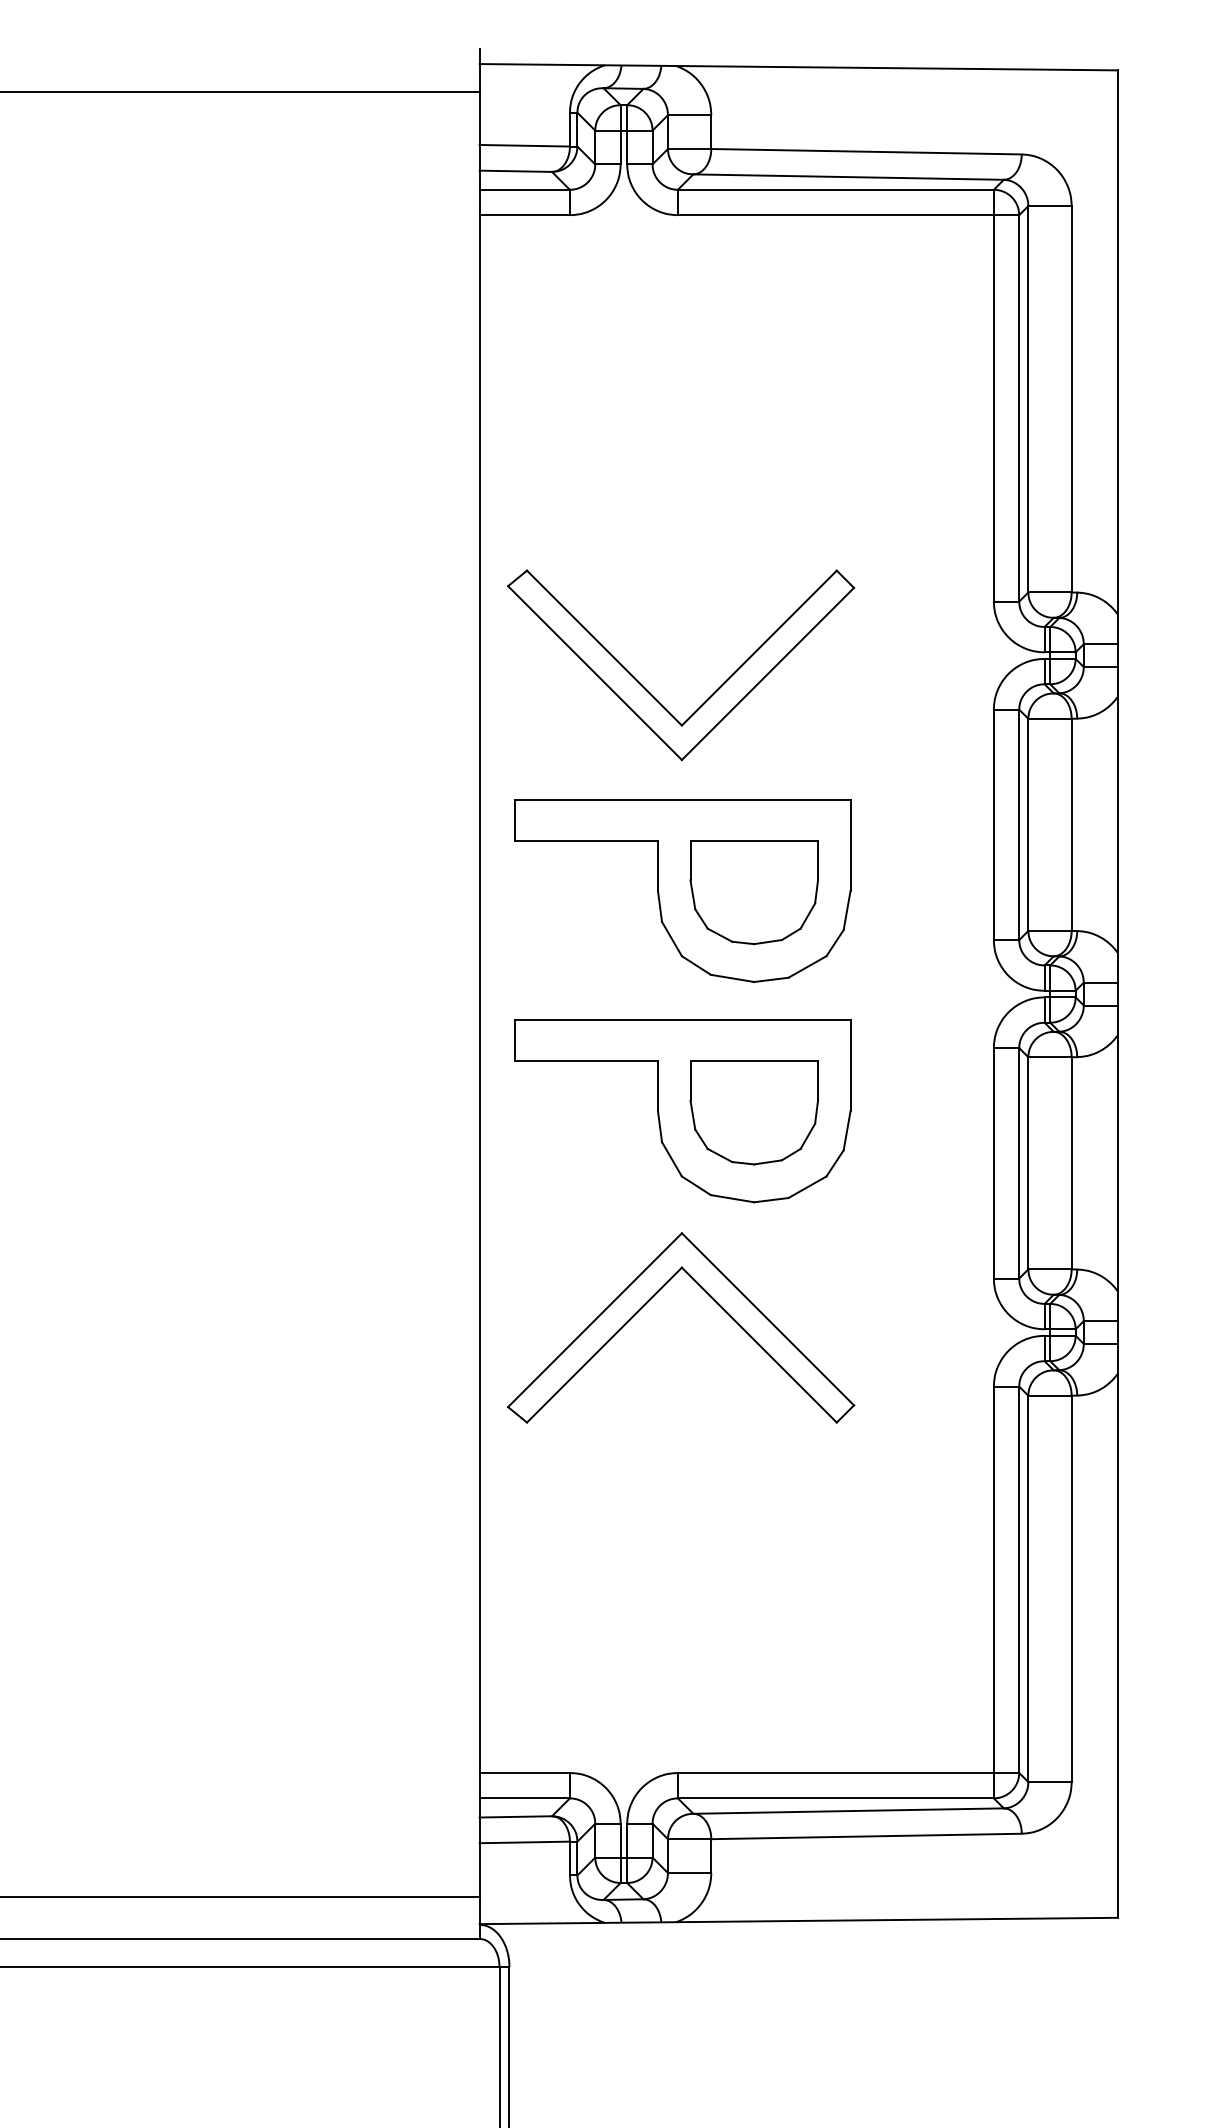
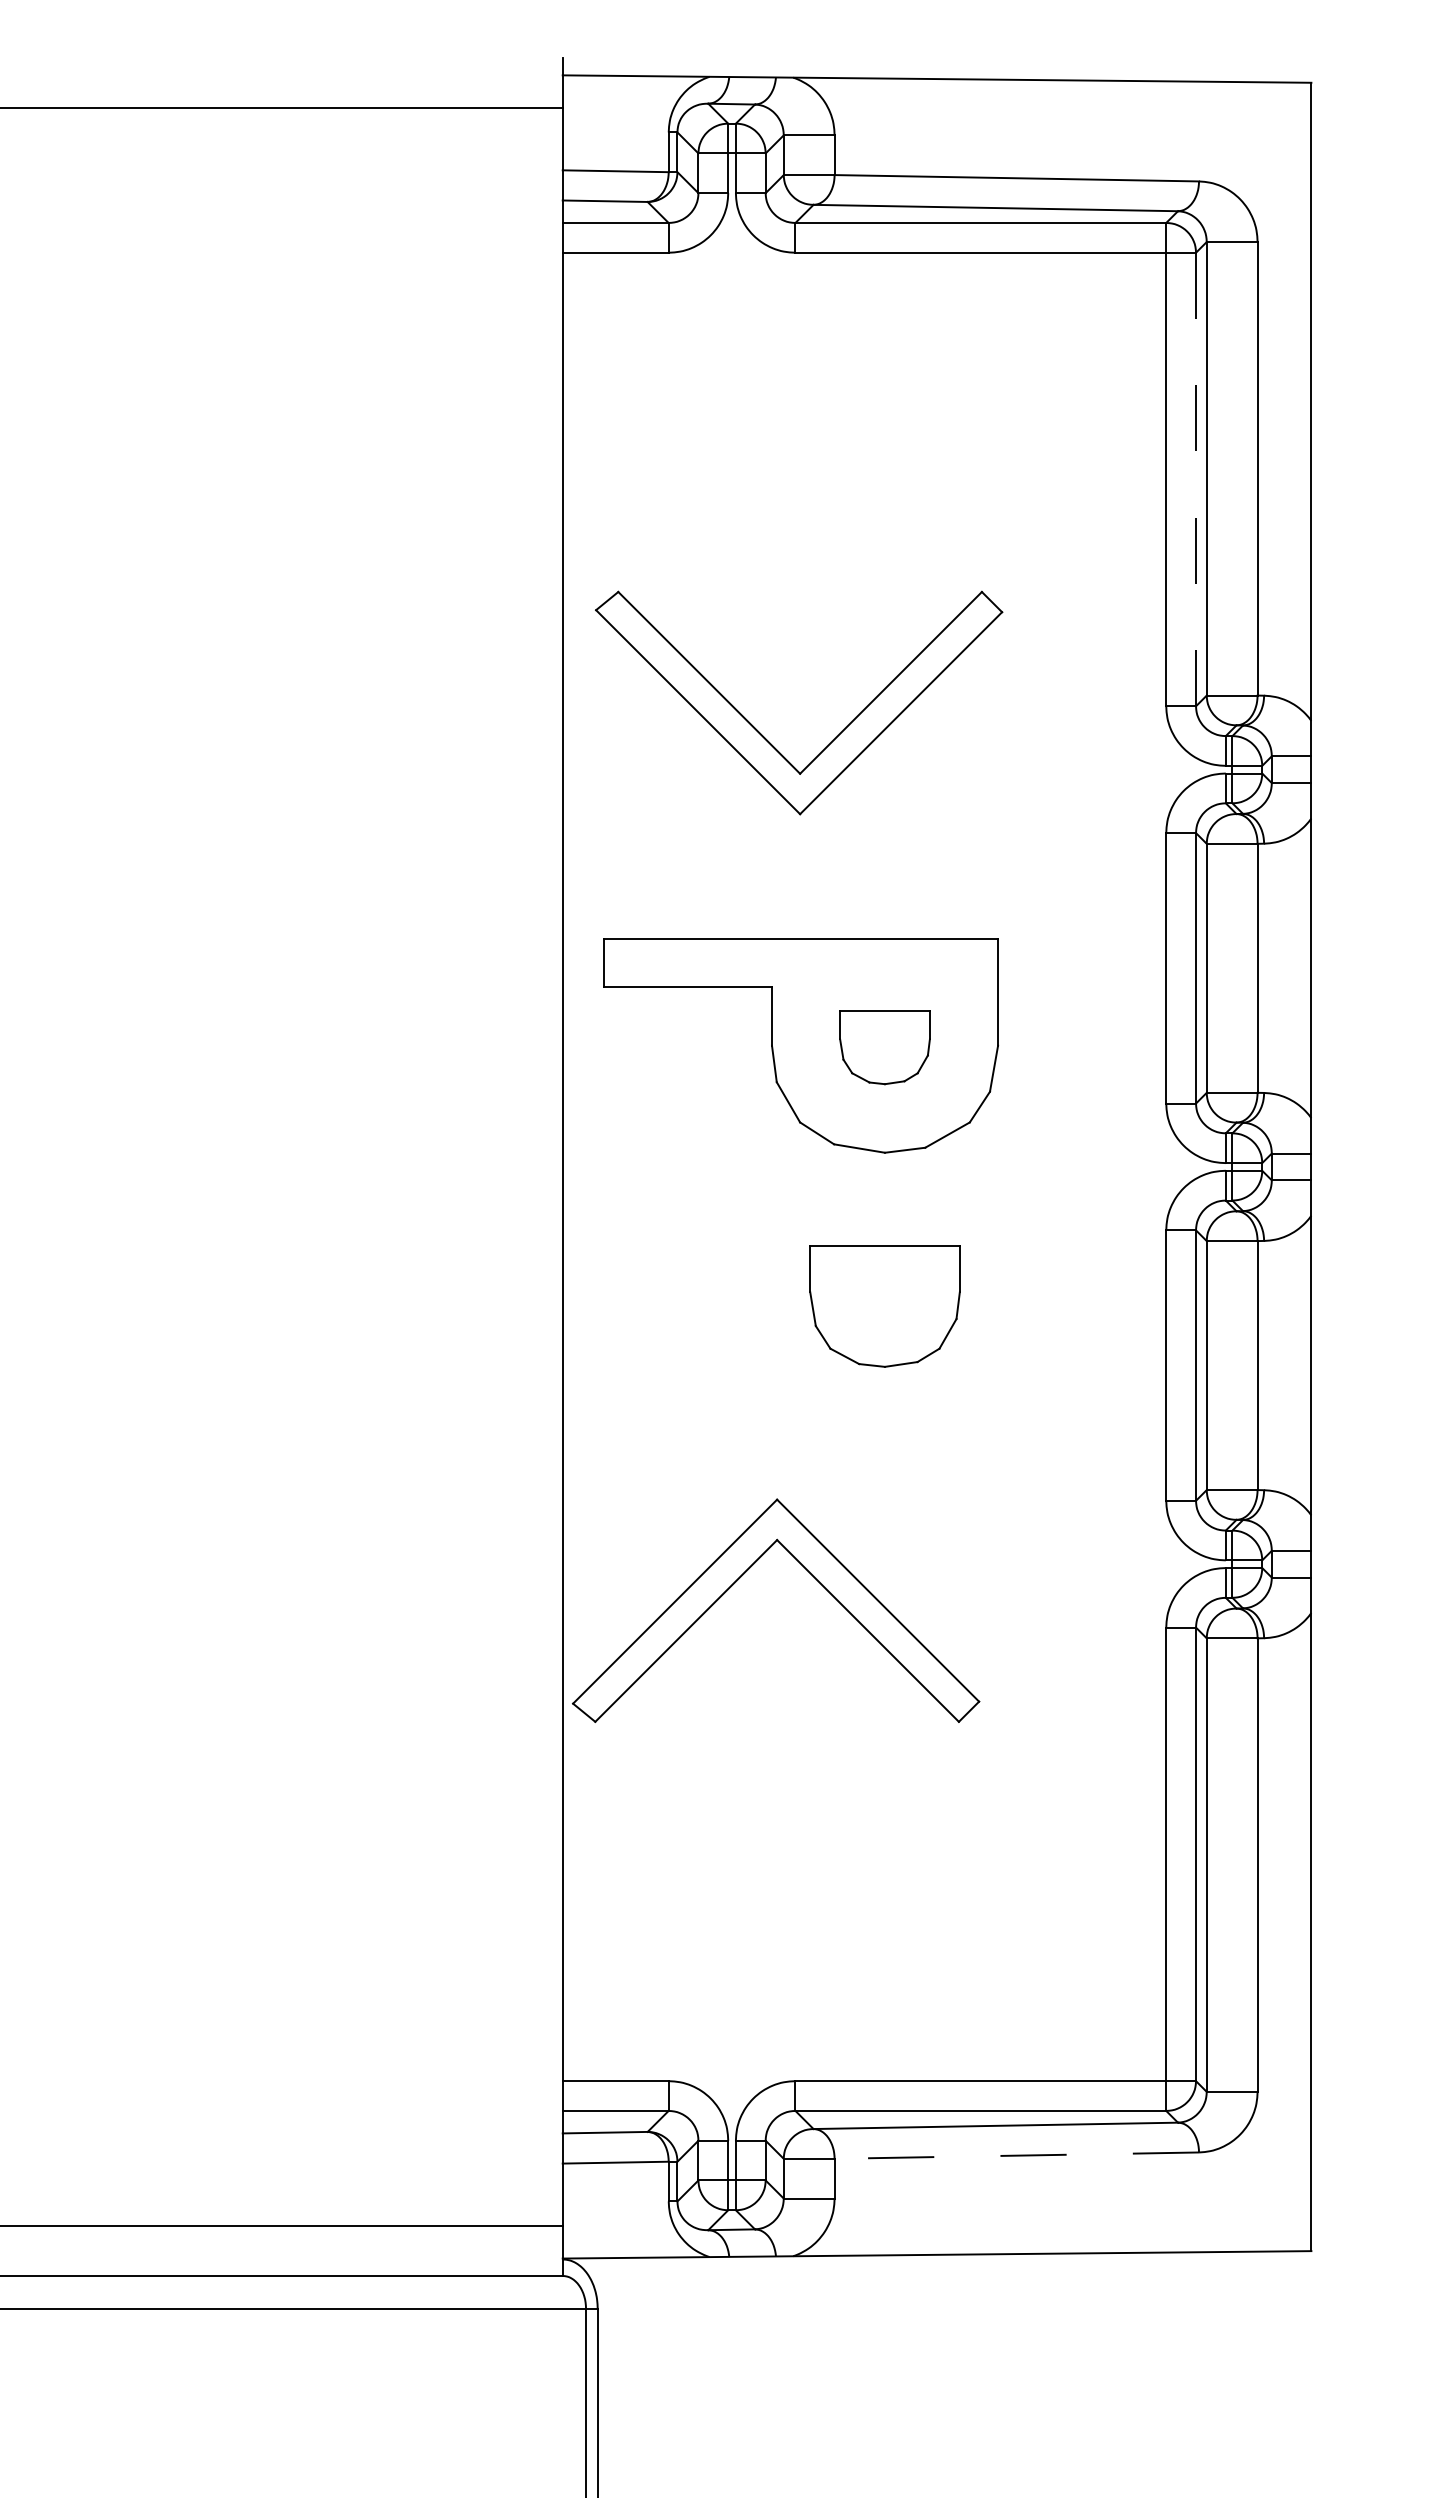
line: (1019, 408) -> (1196, 479), solid -> dashed
part: (651, 693) -> (764, 736), moved
part: (753, 892) -> (884, 1047), size x0.6
part: (682, 1111) -> (800, 1304), removed
part: (652, 1298) -> (742, 1576), moved
line: (866, 1836) -> (1016, 2155), solid -> dashed

